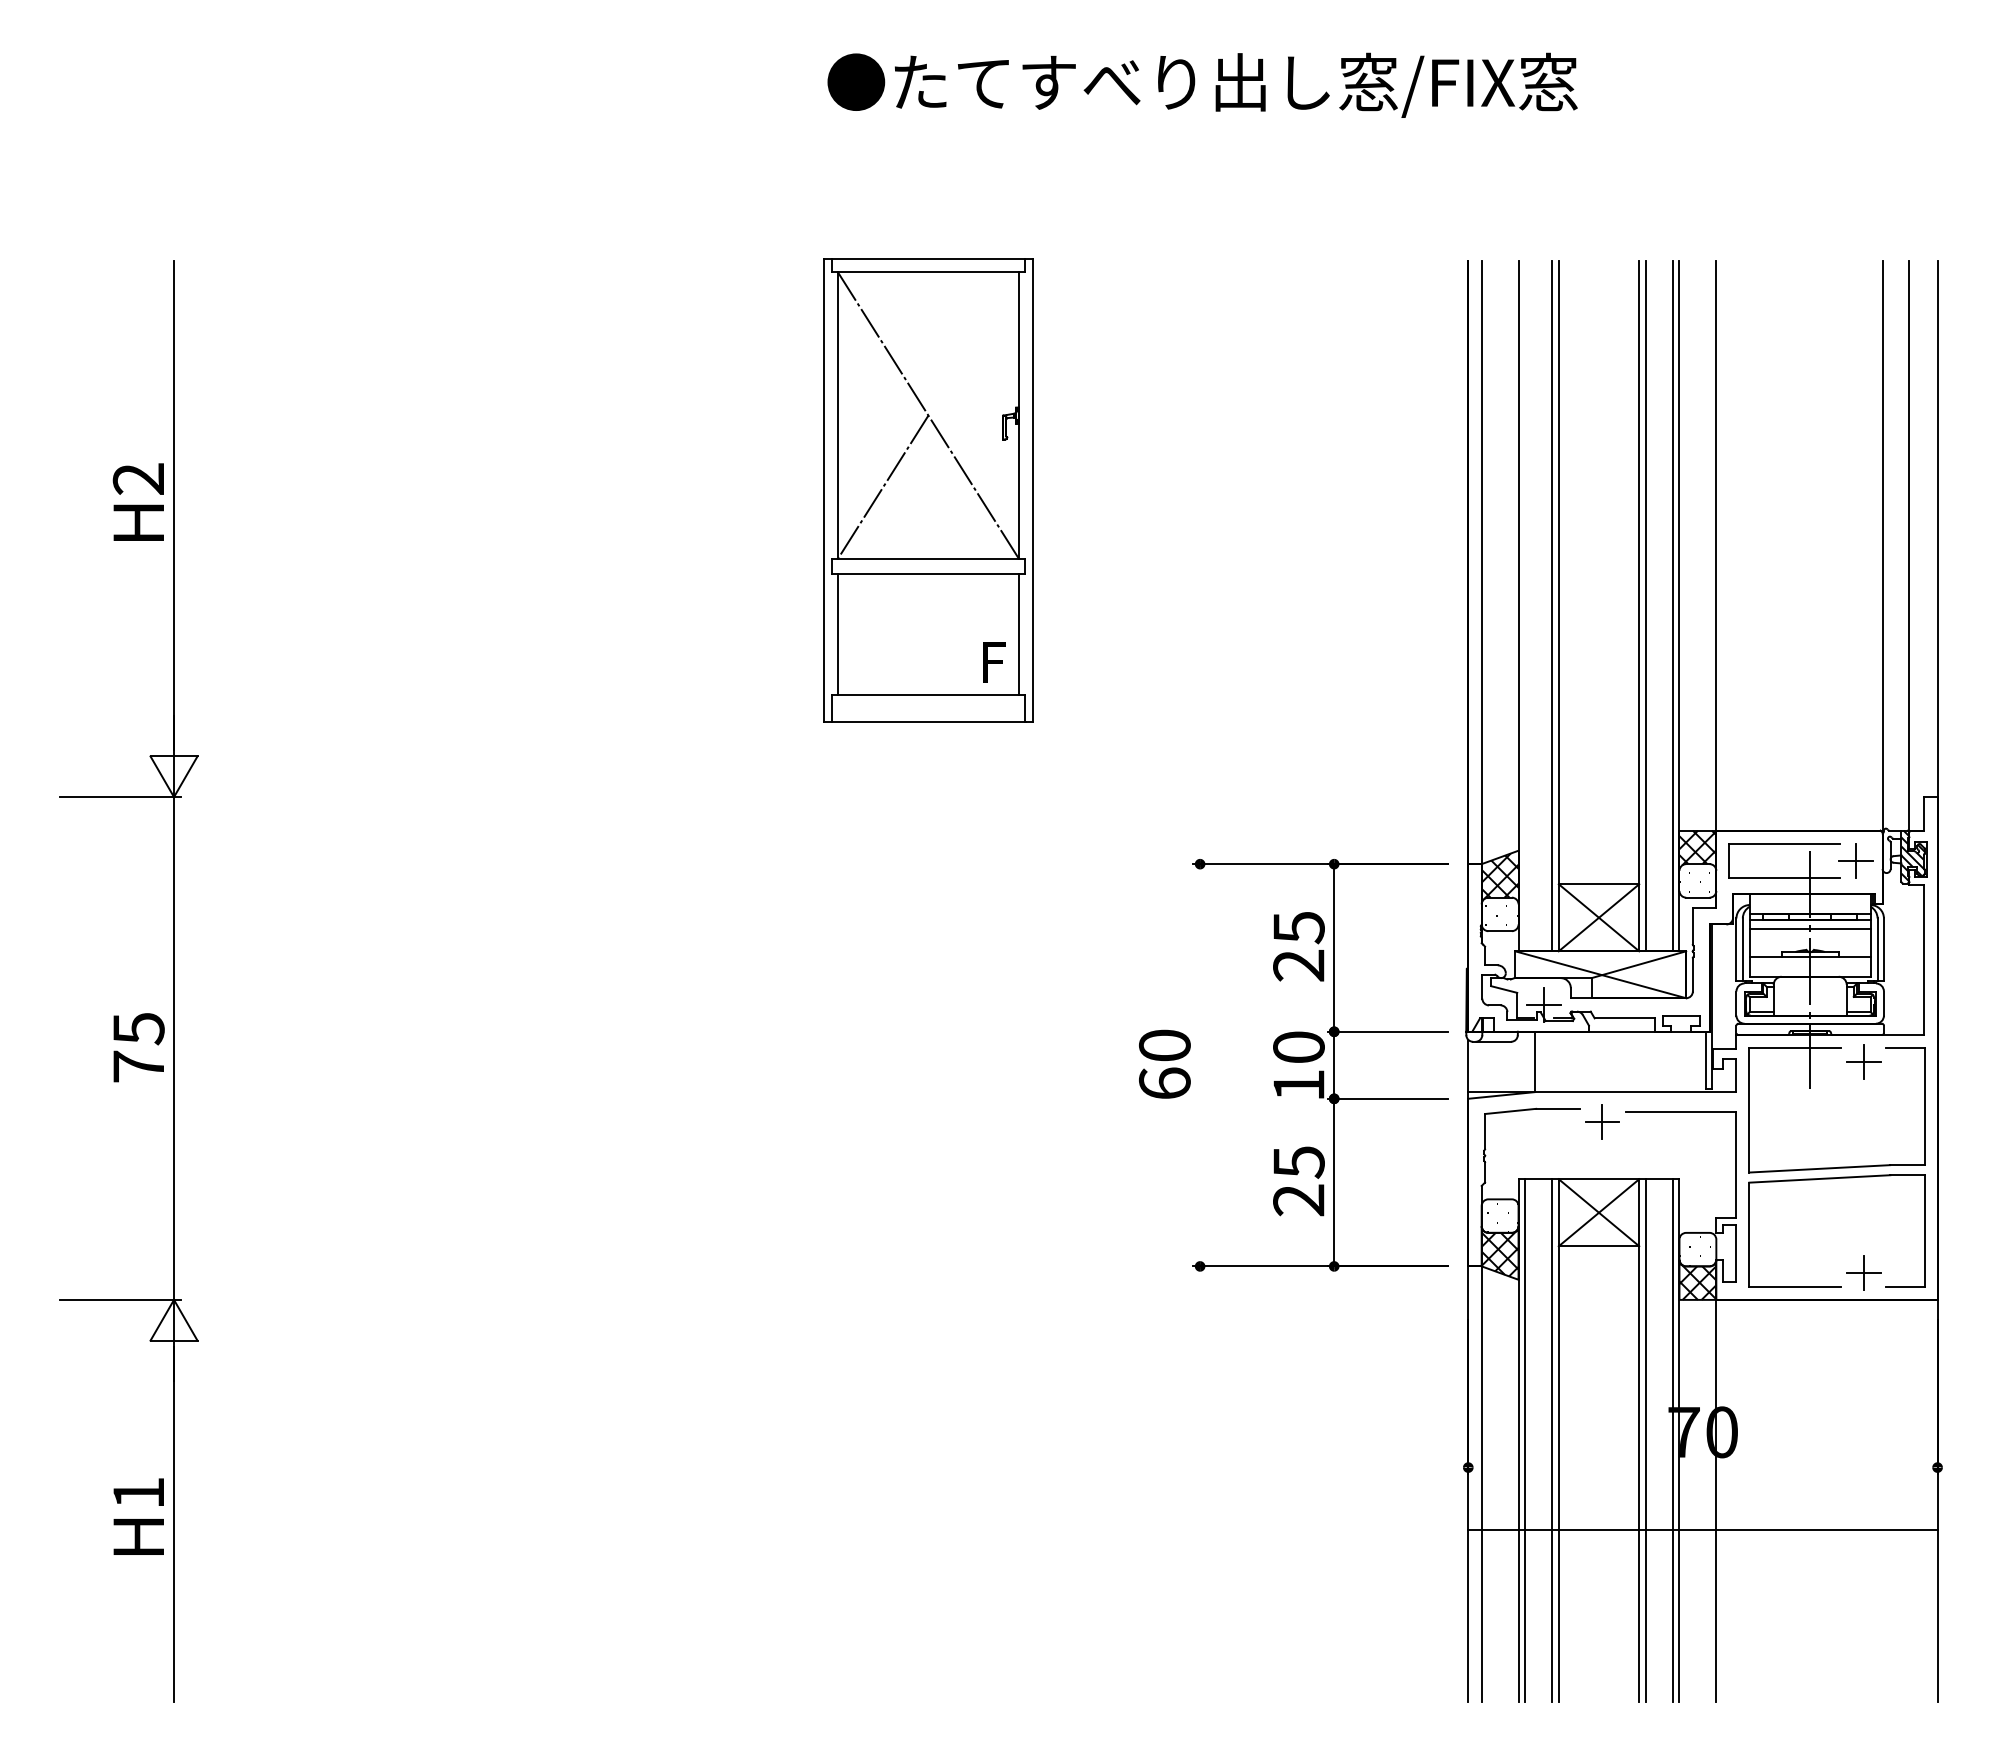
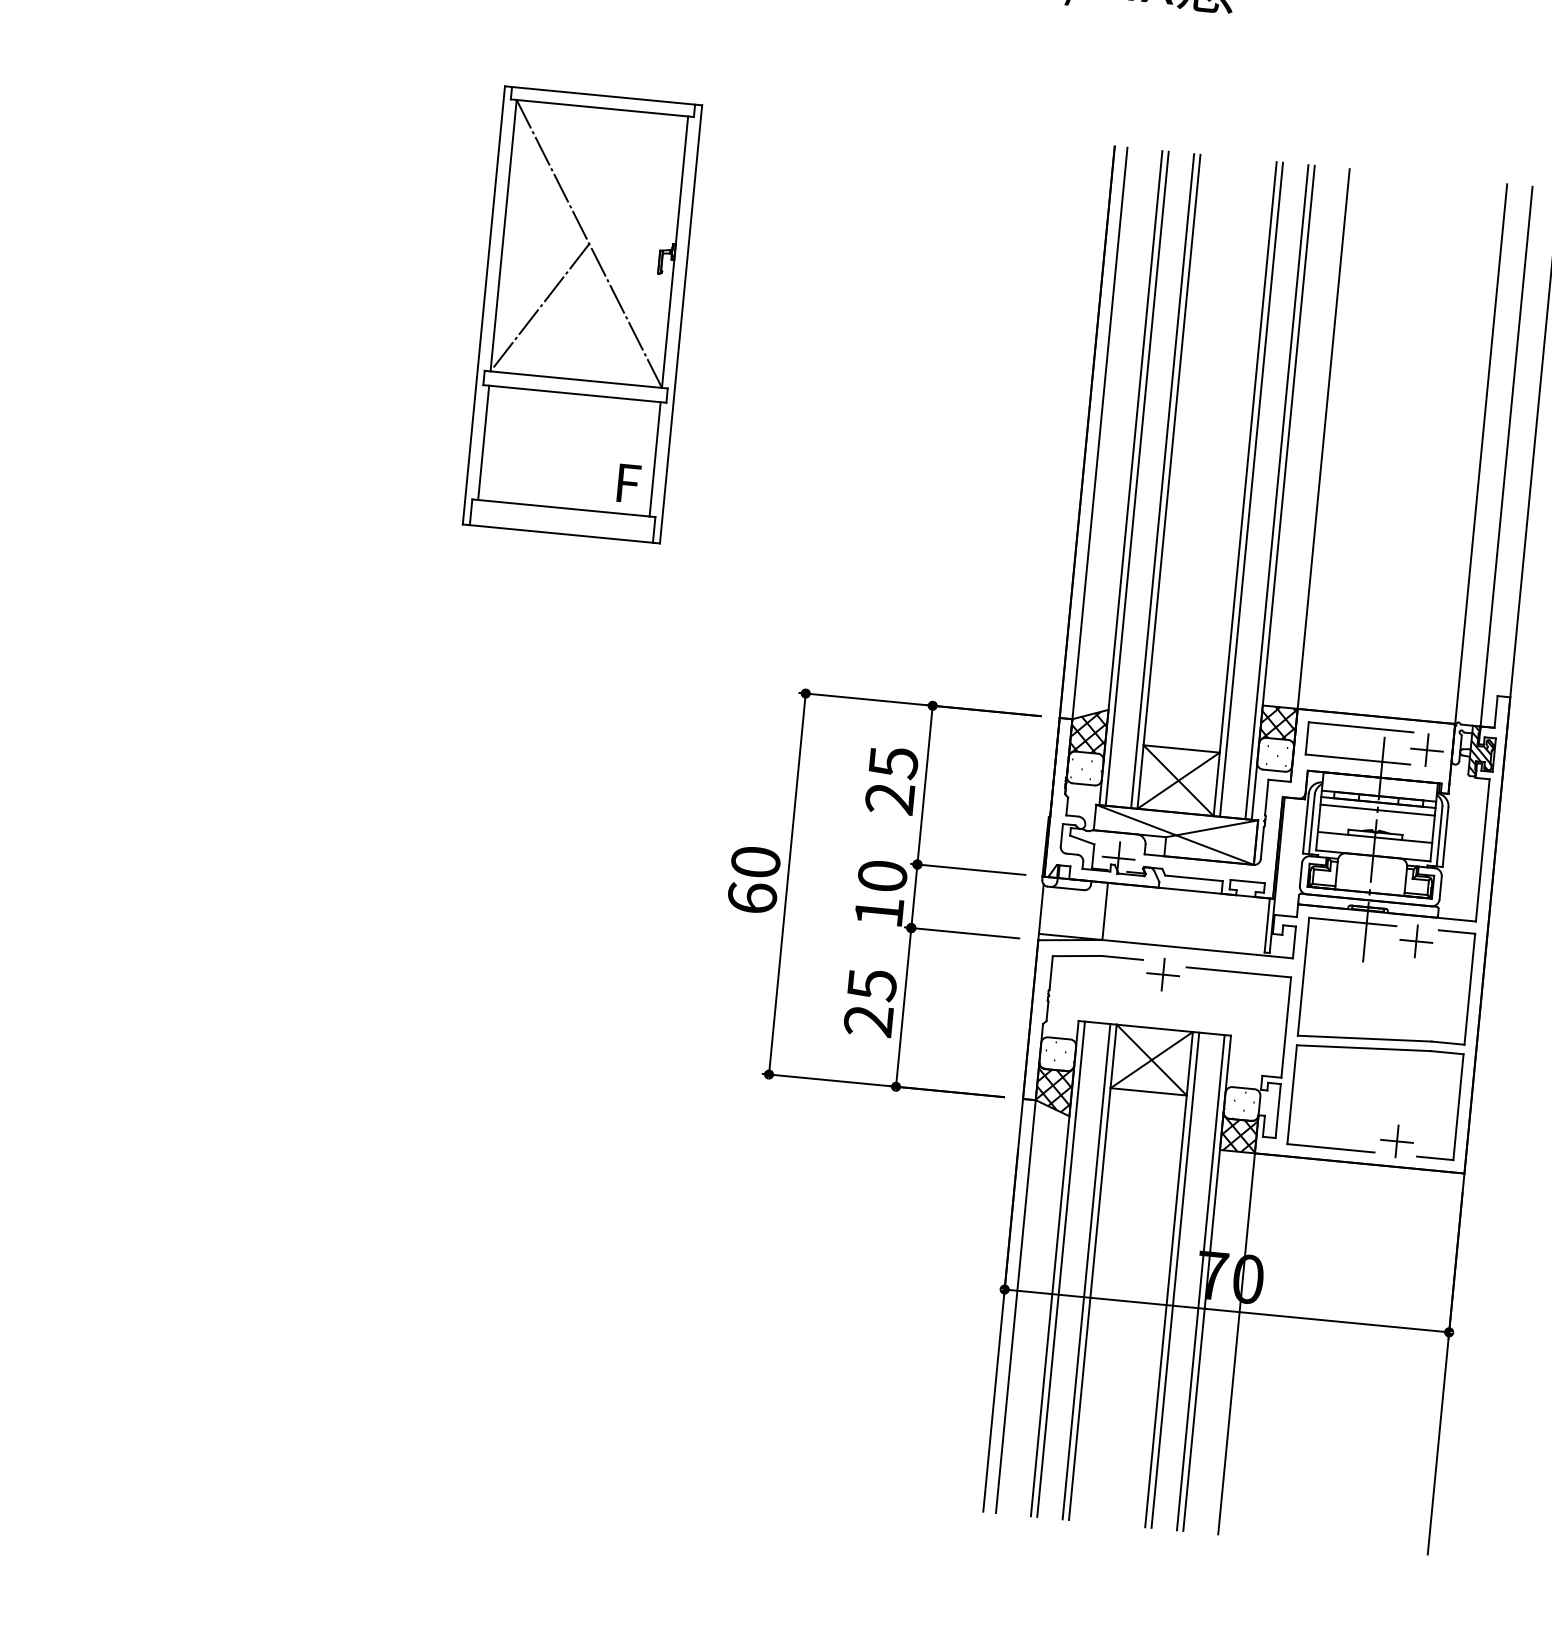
line: (1525, 605) -> (1137, 478), added
line: (1200, 1065) -> (787, 884), added
line: (1702, 1529) -> (1226, 1310), moved

